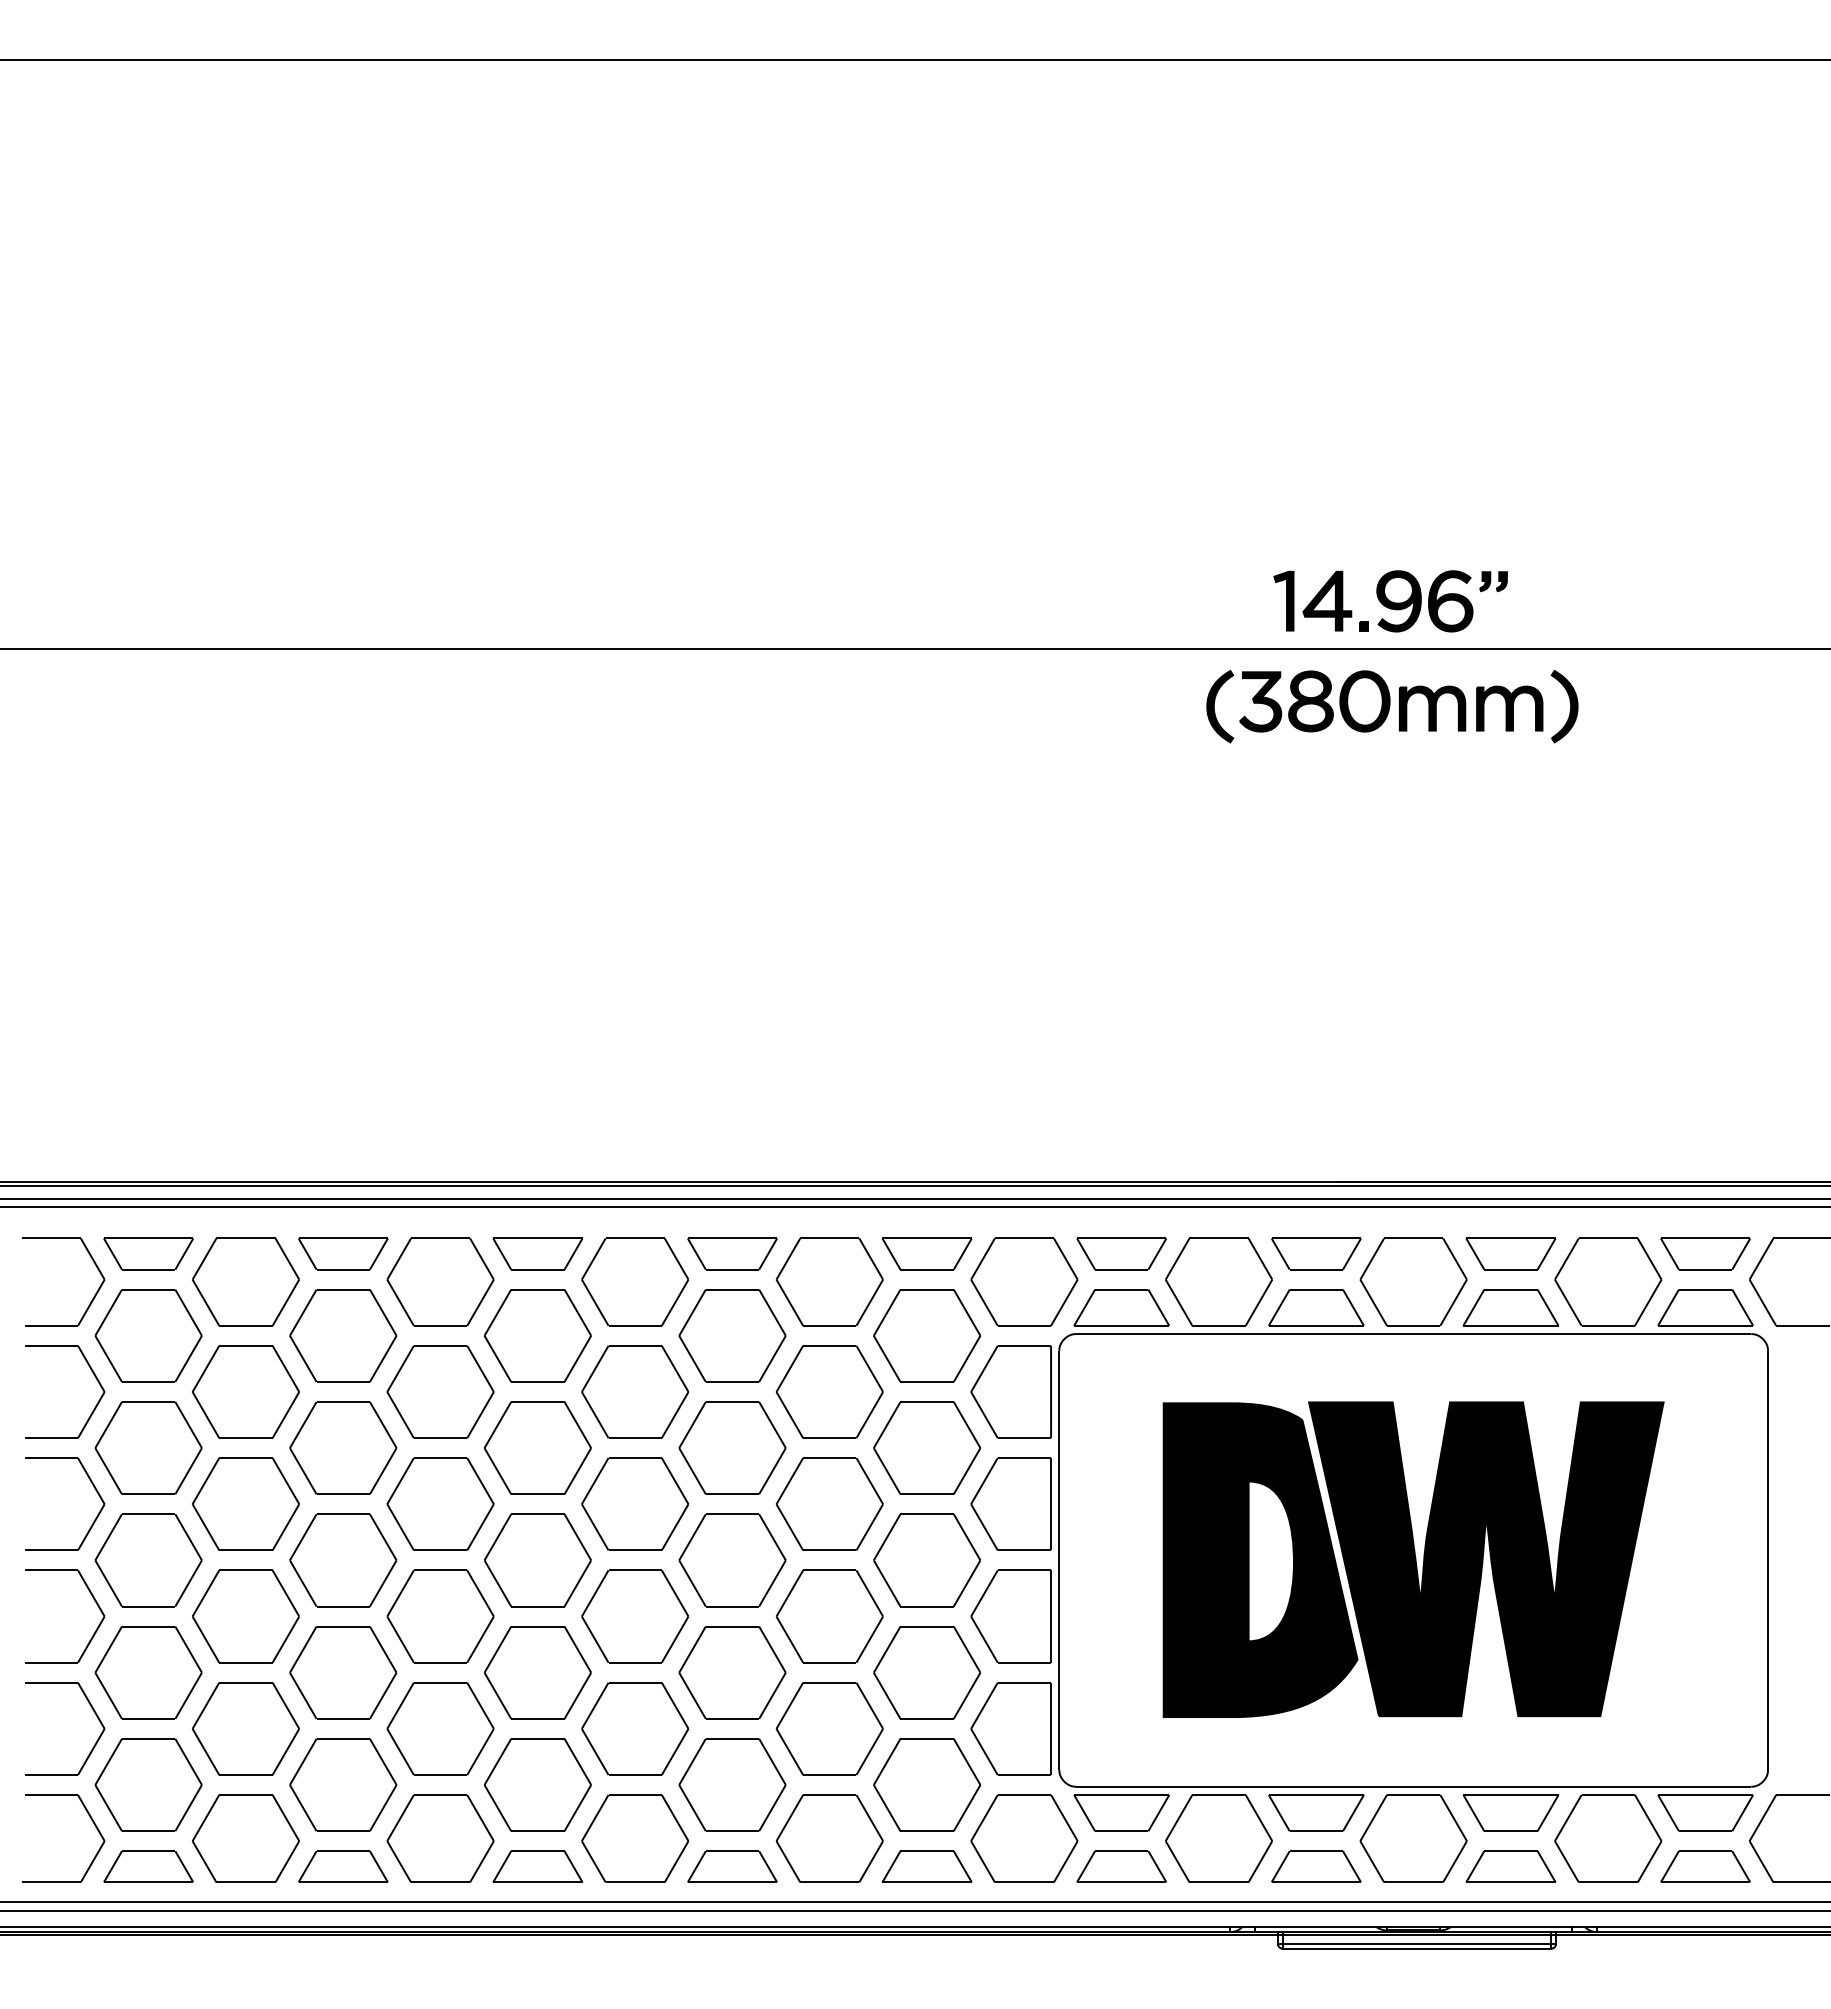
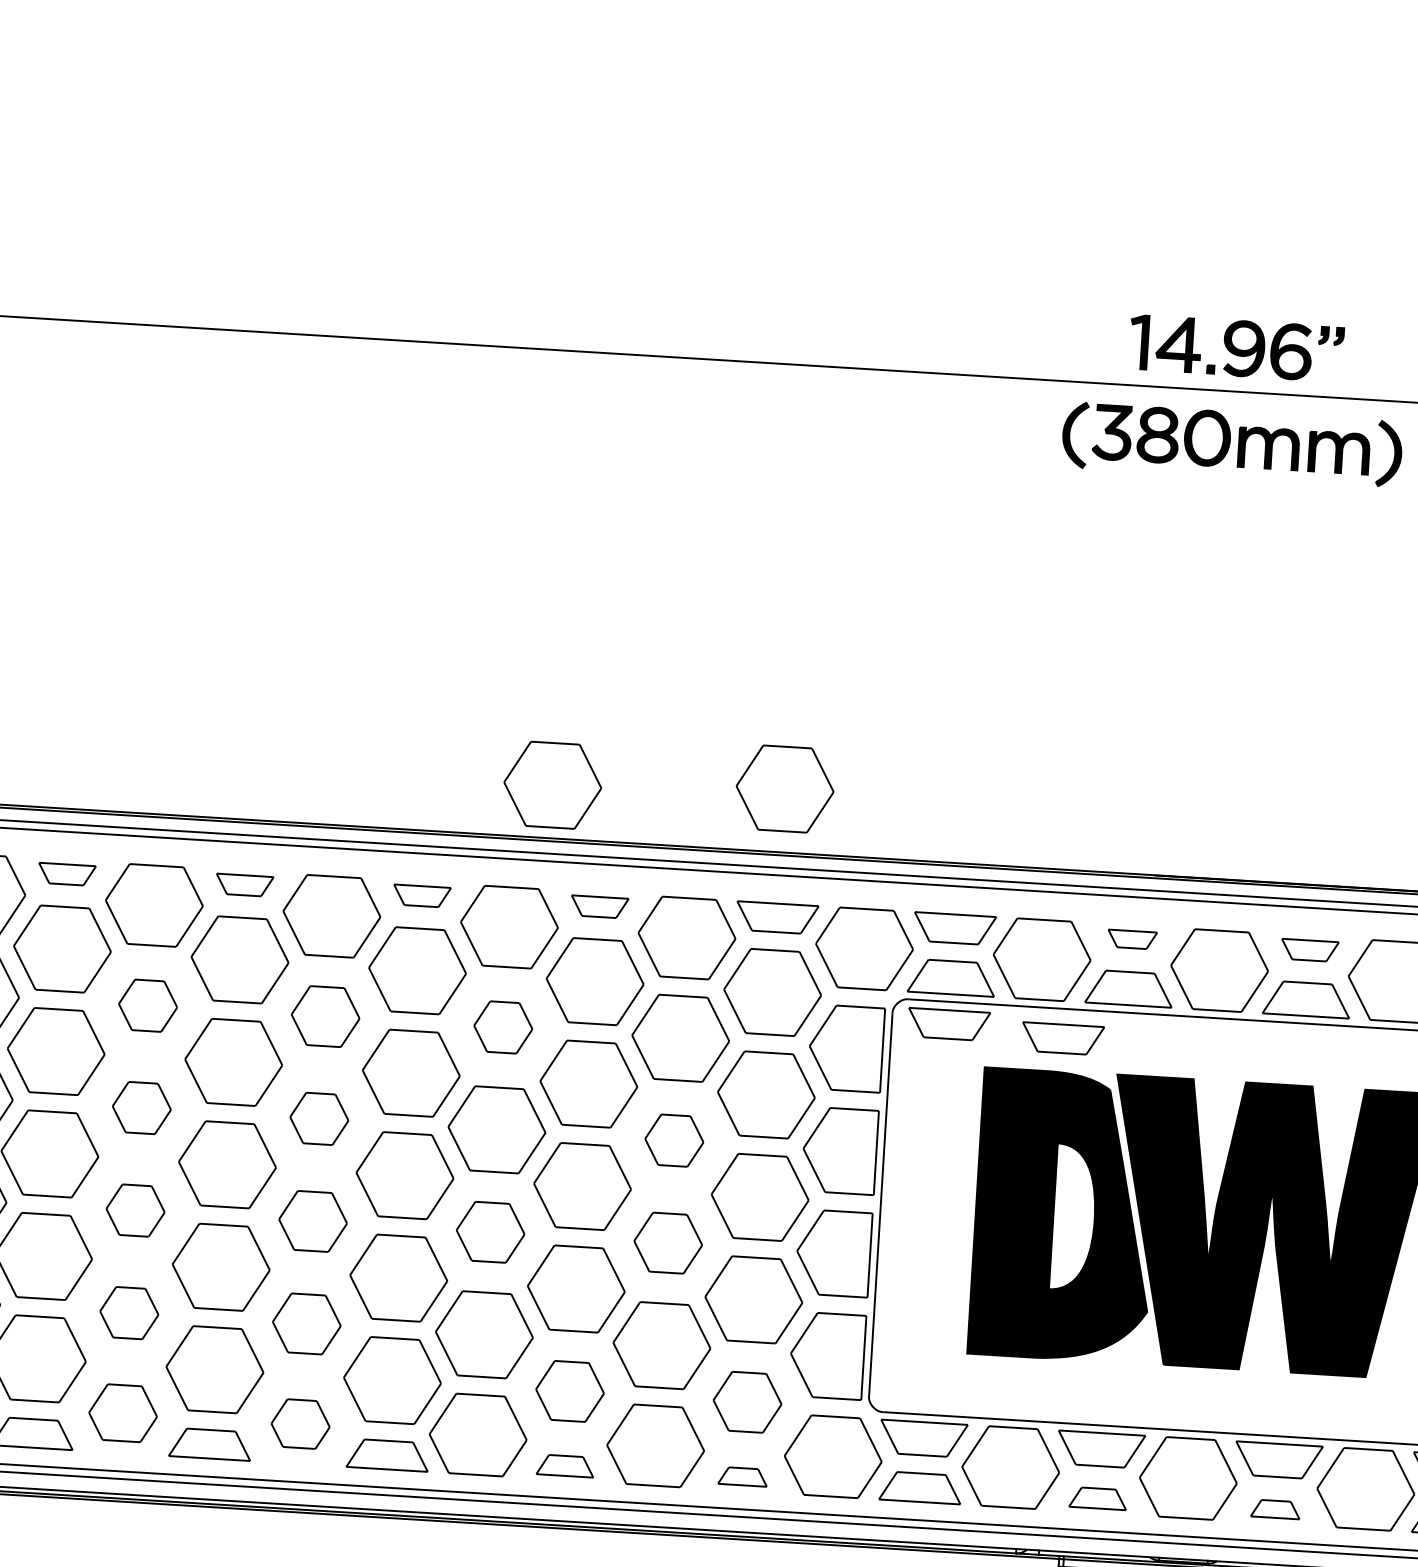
part: (926, 1112) -> (784, 788), added
part: (673, 1123) -> (553, 784), added
part: (148, 1253) -> (66, 873), size x0.7
part: (343, 1253) -> (244, 884), size x0.7
part: (537, 1253) -> (421, 895), size x0.7
part: (732, 1253) -> (599, 906), size x0.7
part: (1316, 1253) -> (1132, 939), size x0.6
part: (1510, 1253) -> (1309, 949), size x0.7
part: (1121, 1358) -> (948, 1024), added
part: (1247, 1366) -> (1063, 1038), added
part: (245, 1391) -> (147, 1005), size x0.6
part: (440, 1391) -> (325, 1016), size x0.7
part: (635, 1391) -> (503, 1027), size x0.6
part: (245, 1503) -> (141, 1107), size x0.6
part: (440, 1503) -> (319, 1118), size x0.6
part: (829, 1503) -> (674, 1140), size x0.6
part: (245, 1616) -> (135, 1210), size x0.6
part: (440, 1616) -> (313, 1221), size x0.7
part: (634, 1616) -> (490, 1232), size x0.7
part: (829, 1616) -> (667, 1243), size x0.7
part: (245, 1728) -> (128, 1312), size x0.6
part: (440, 1728) -> (306, 1323), size x0.7
part: (732, 1784) -> (570, 1390), size x0.7
part: (926, 1784) -> (747, 1401), size x0.7
part: (245, 1838) -> (122, 1413), size x0.7
part: (440, 1838) -> (300, 1423), size x0.6
part: (732, 1866) -> (565, 1465), size x0.7
part: (926, 1866) -> (742, 1476), size x0.6
part: (1316, 1866) -> (1098, 1498), size x0.7
part: (1510, 1866) -> (1275, 1509), size x0.6

